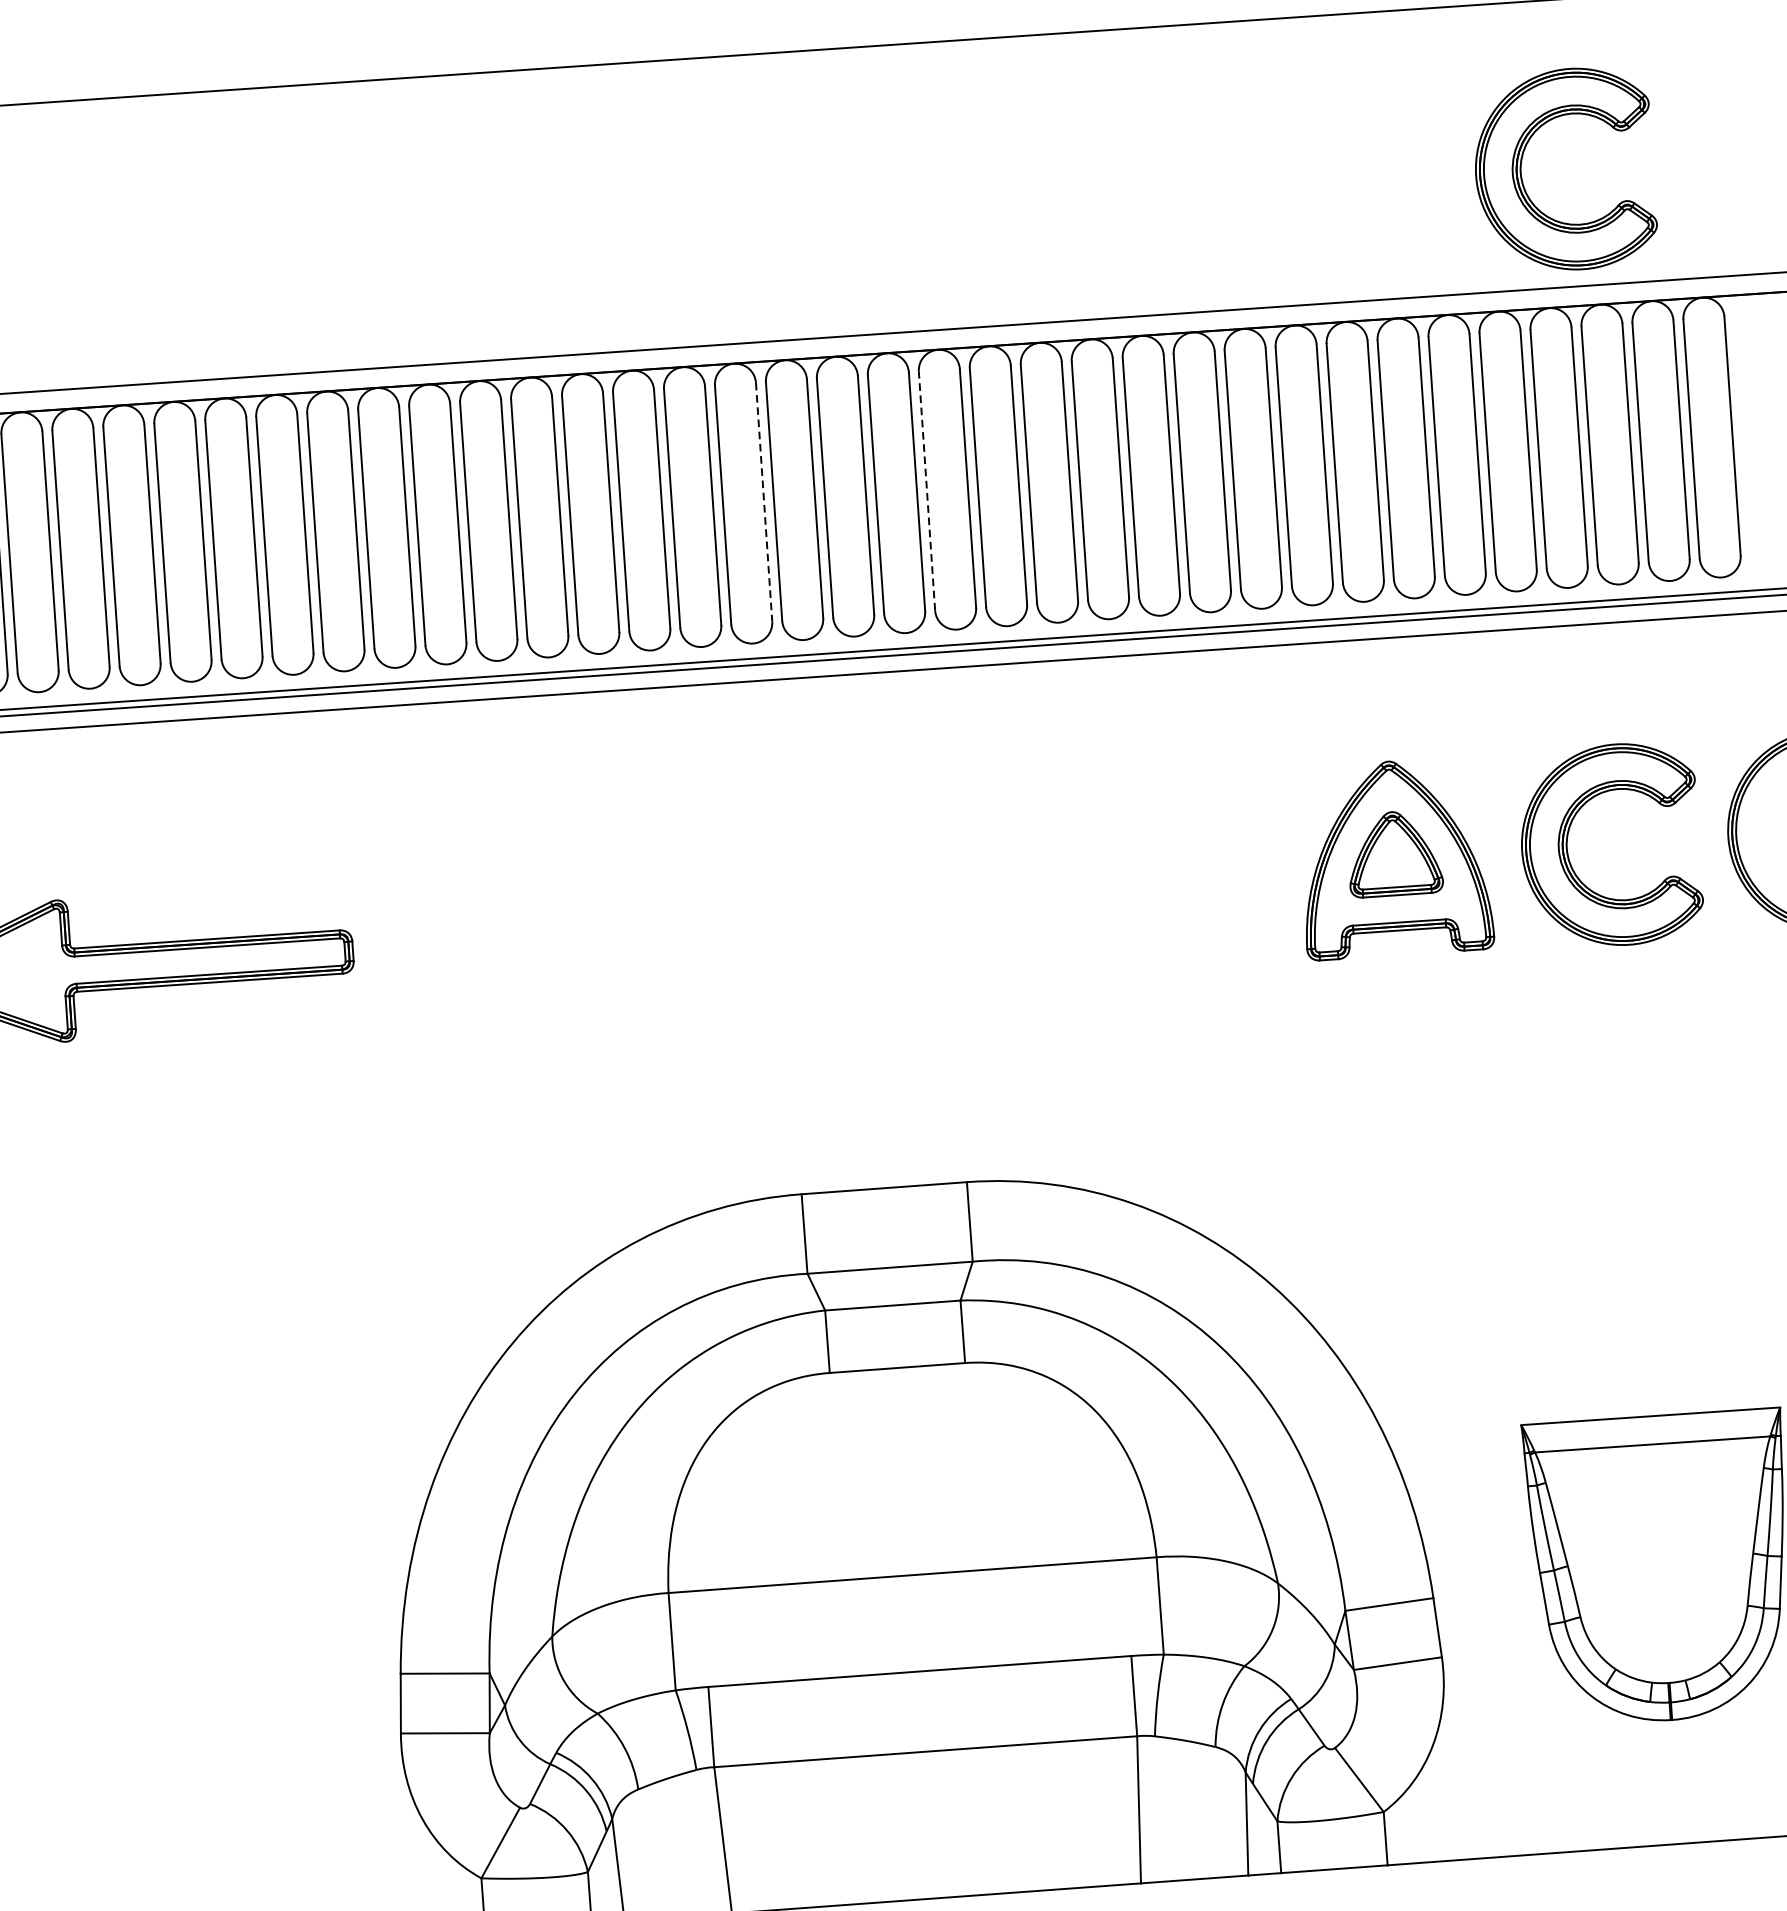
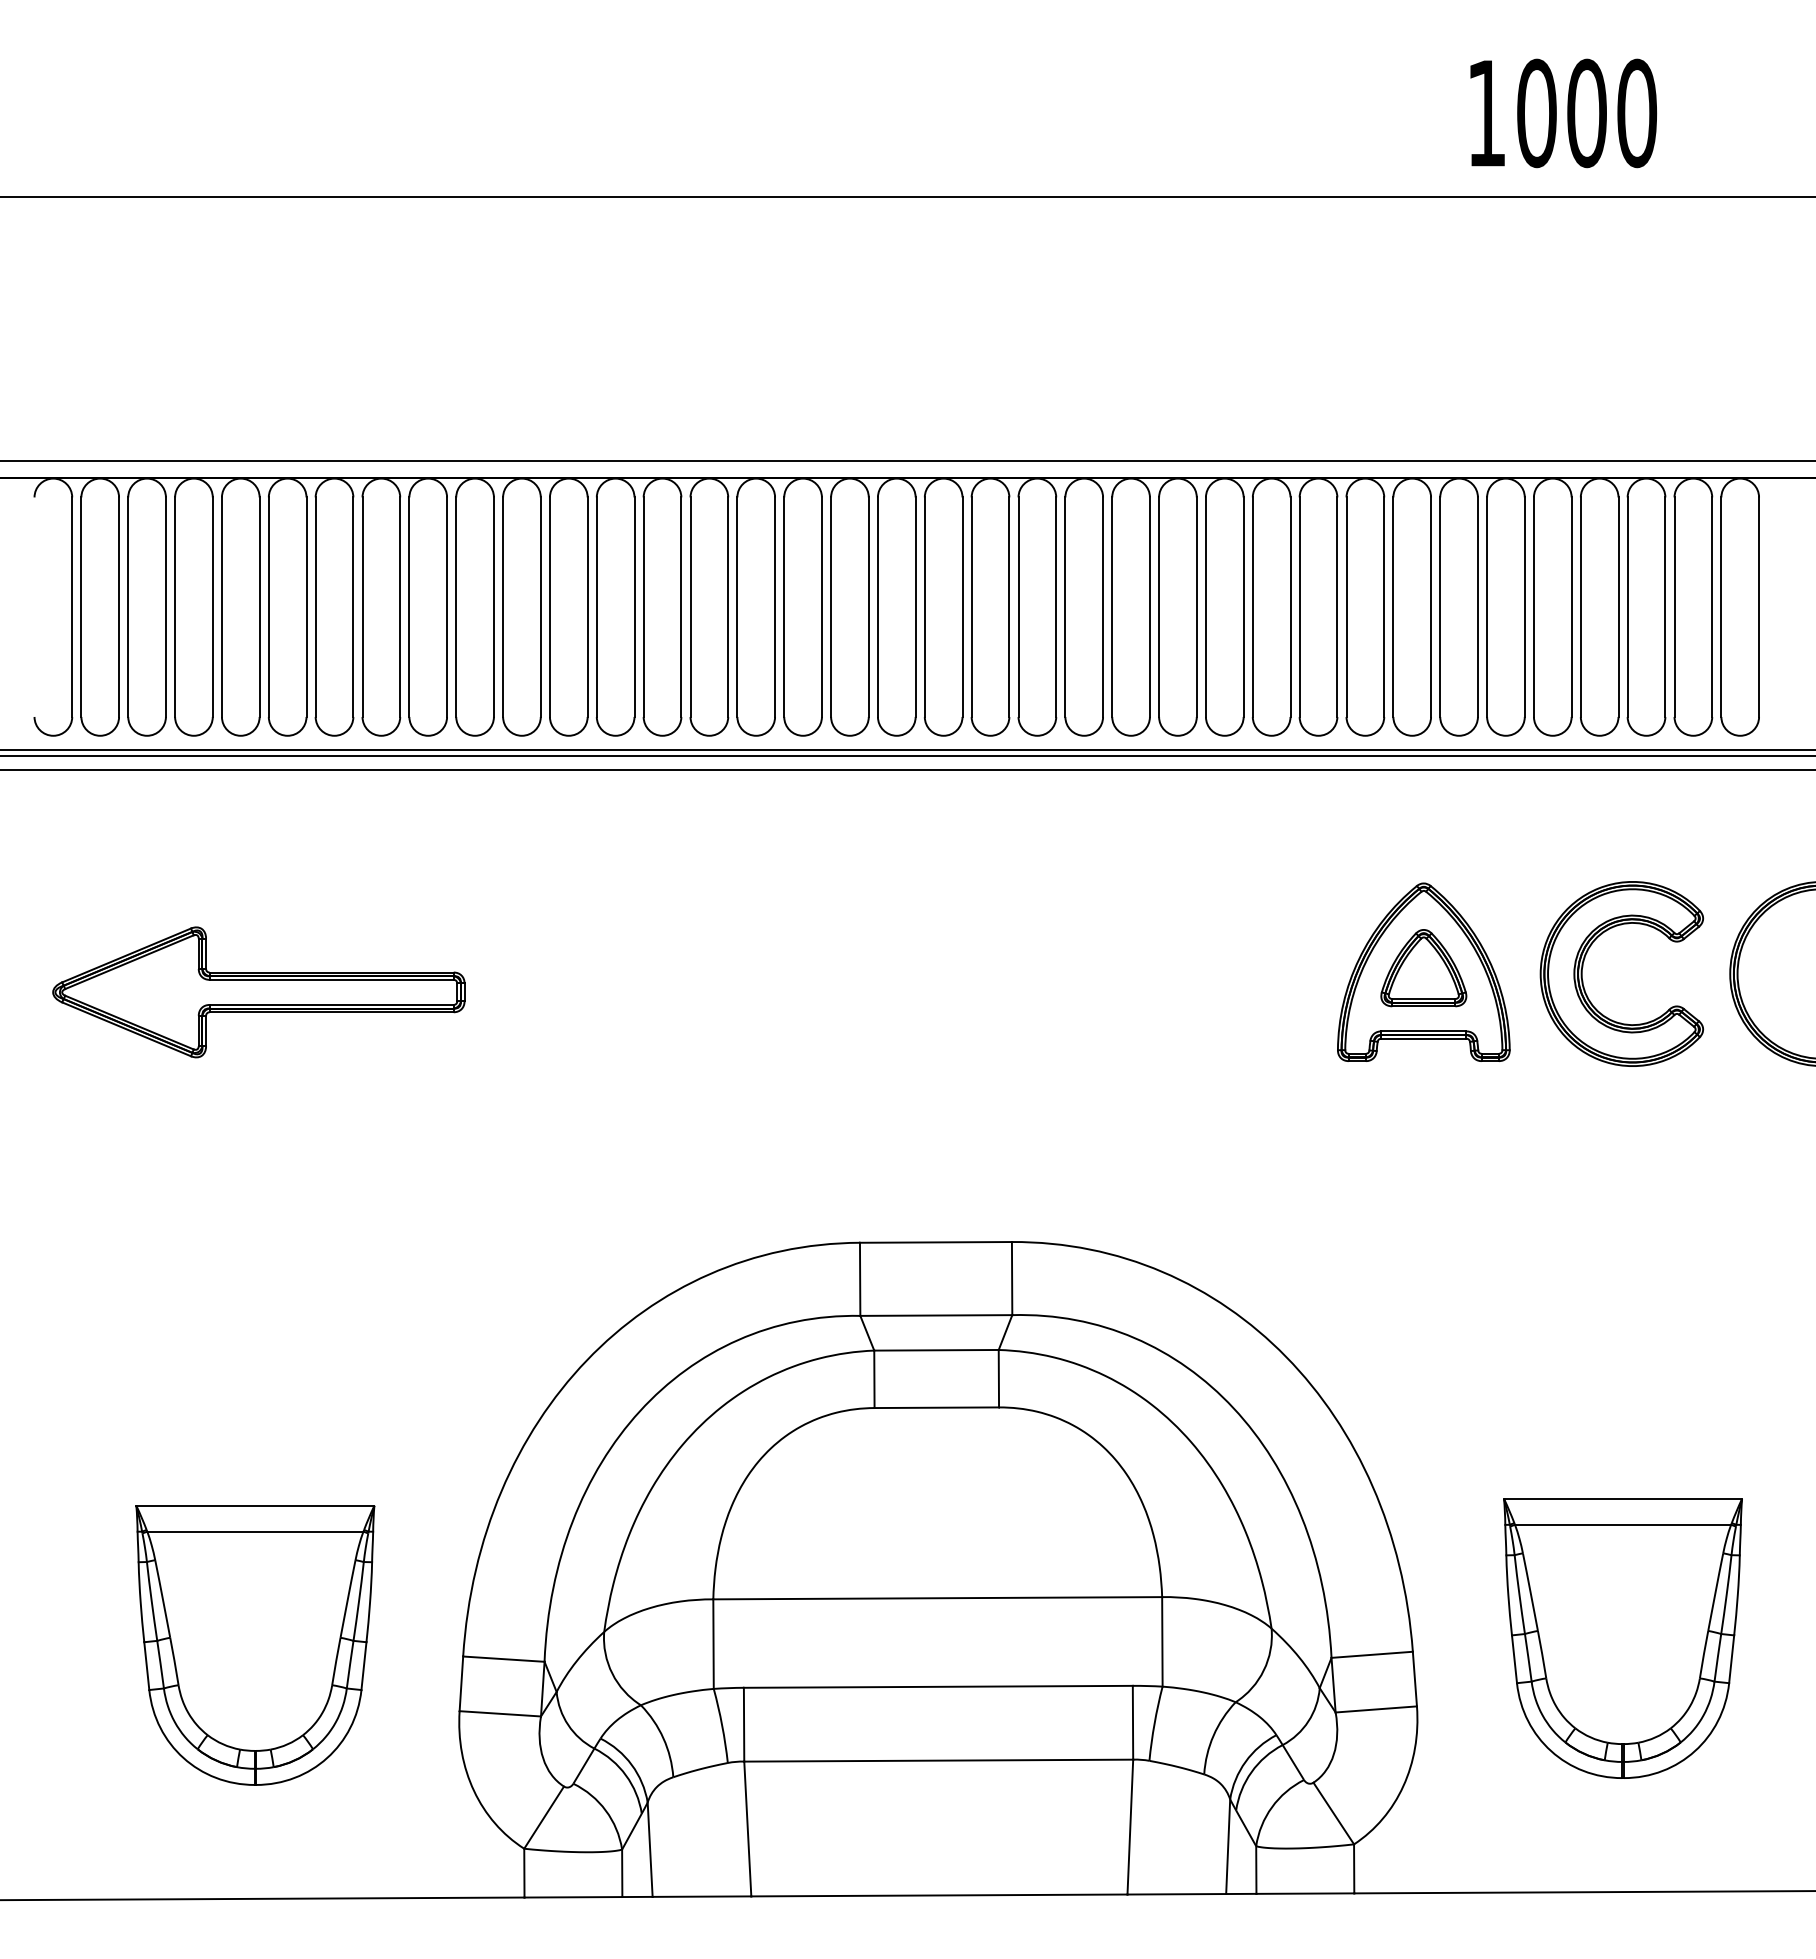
part: (1522, 165) -> (1583, 346), removed
line: (926, 491) -> (1018, 607), dashed -> solid
line: (763, 502) -> (868, 607), dashed -> solid
part: (173, 1677) -> (255, 1645), added

